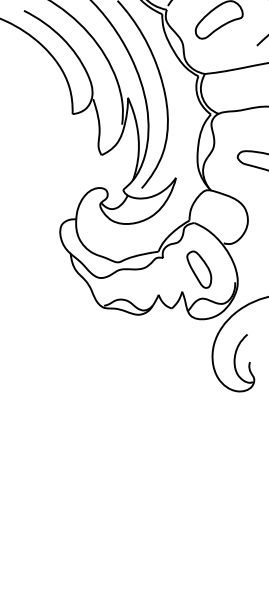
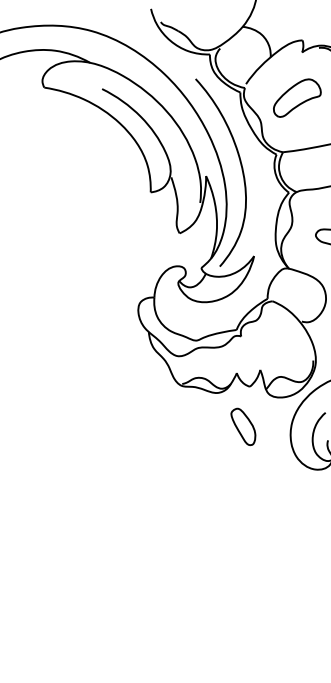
part: (199, 269) -> (243, 426), moved

